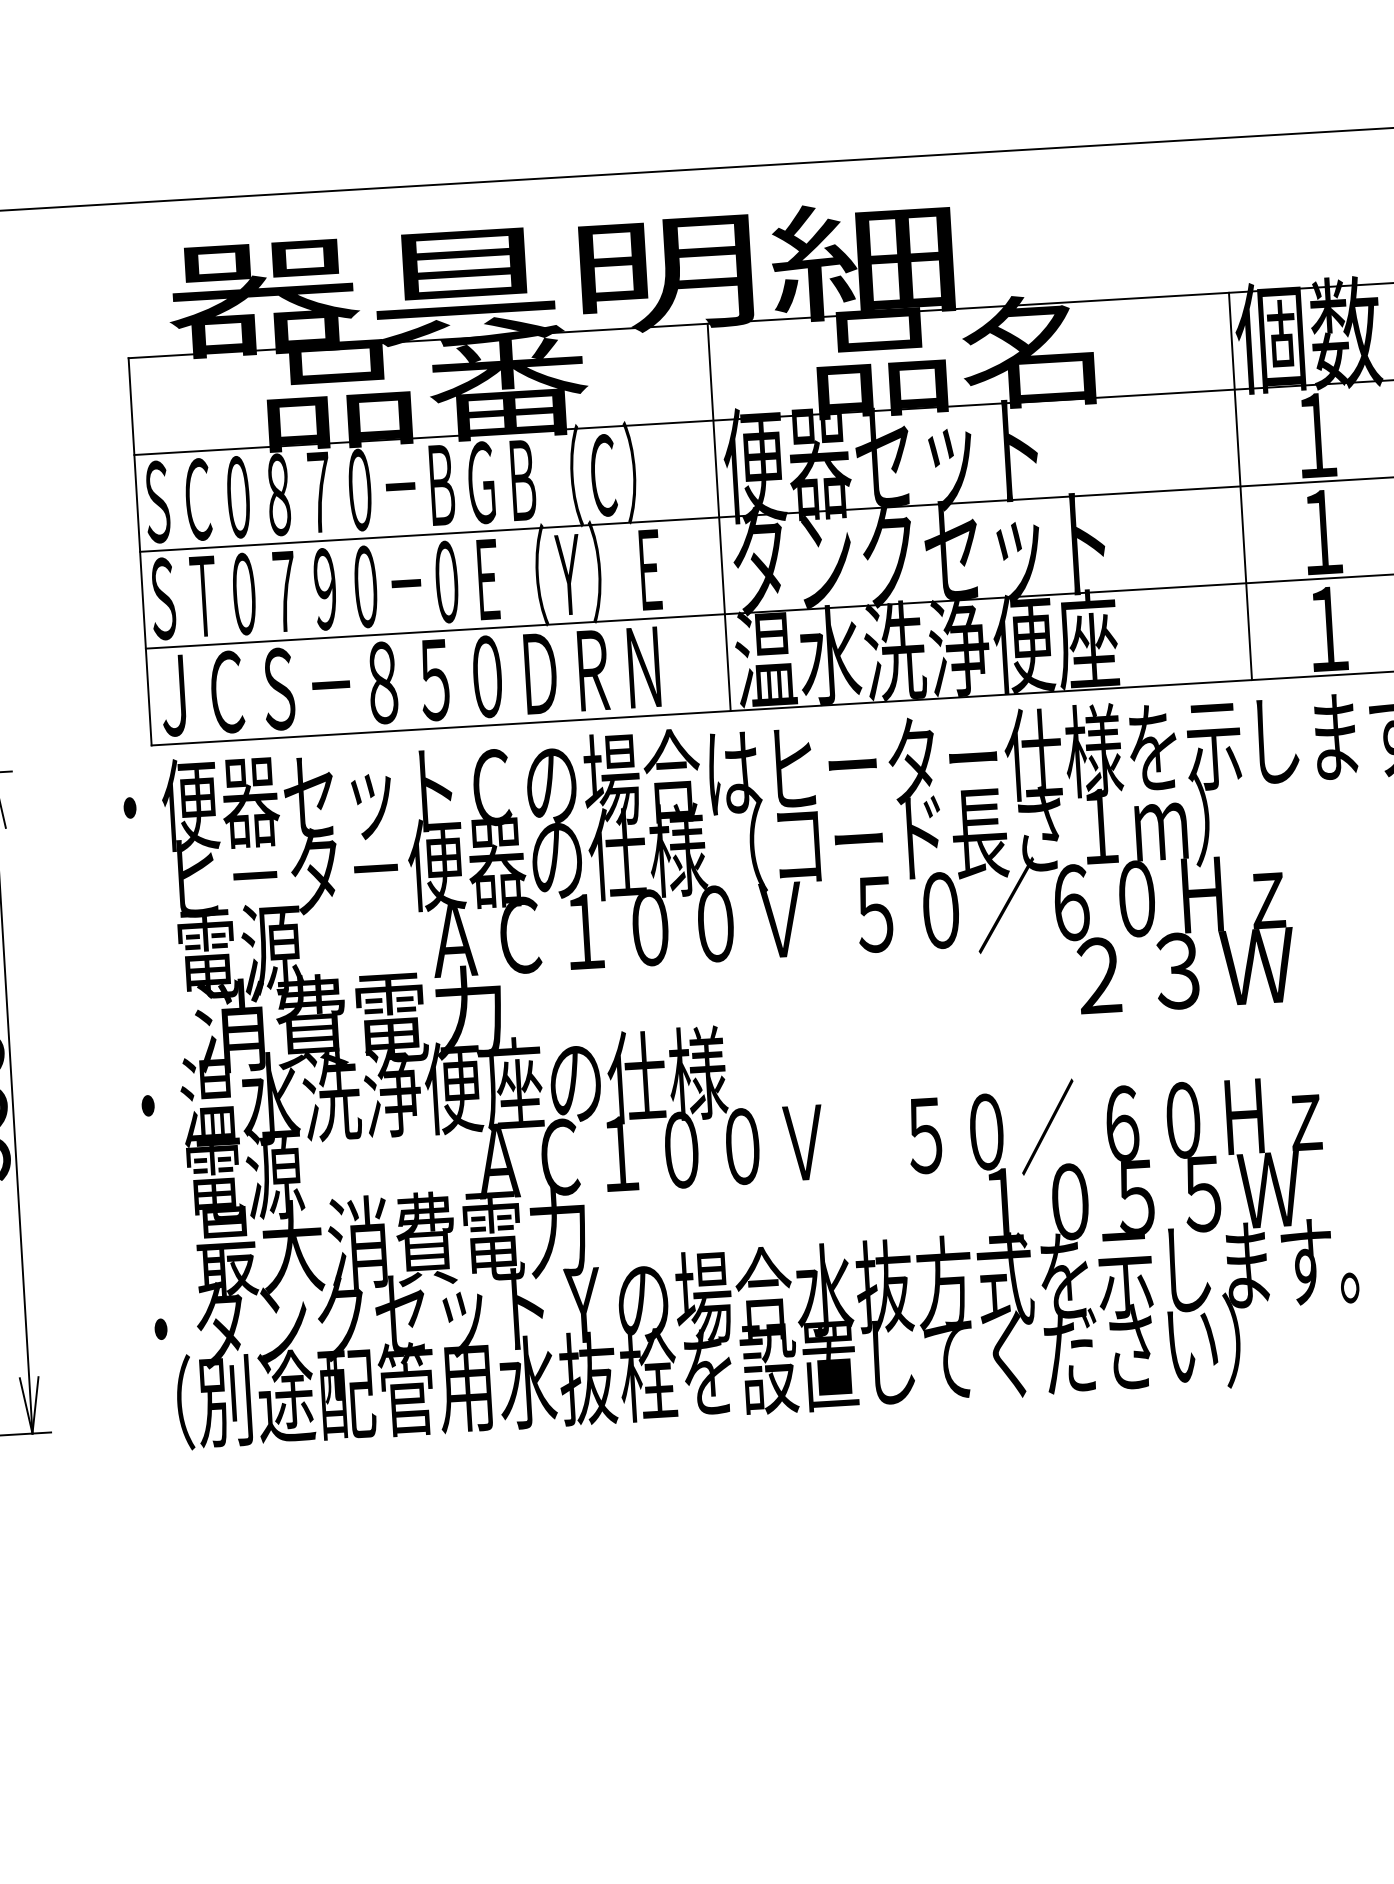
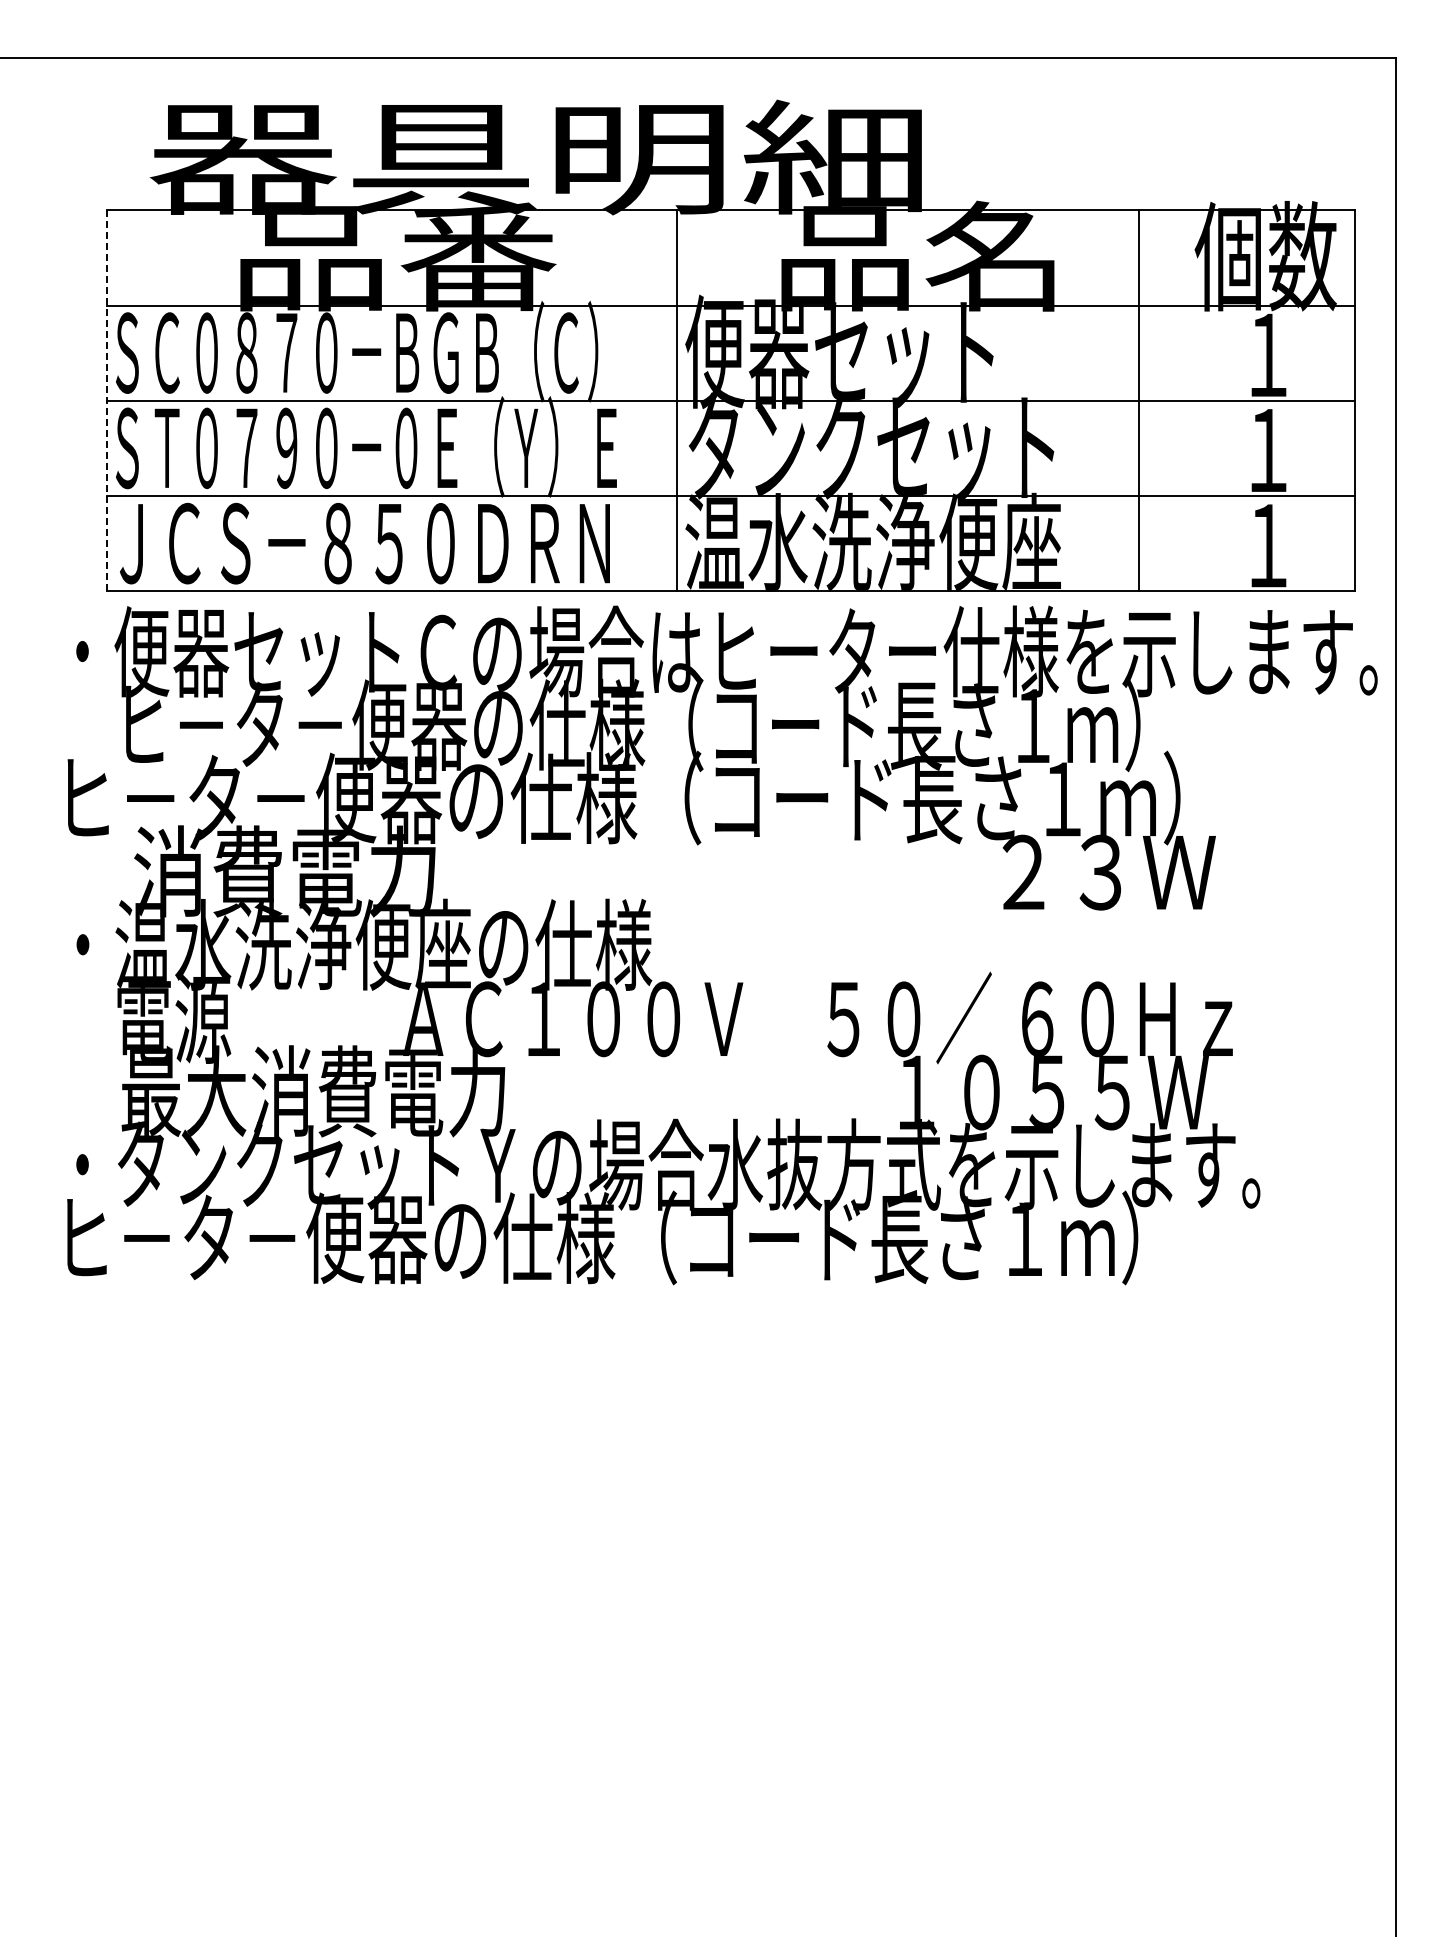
line: (1240, 486) -> (1139, 400), moved
line: (140, 551) -> (107, 400), solid -> dashed
text: (703, 922) -> (638, 797), 電源        ＡＣ１００Ｖ  ５０／６０Ｈｚ -> ヒ－タ－便器の仕様（コード長さ１ｍ）
text: (694, 1371) -> (603, 1237), （別途配管用水抜栓を設置してください） -> ヒ－タ－便器の仕様（コード長さ１ｍ）

